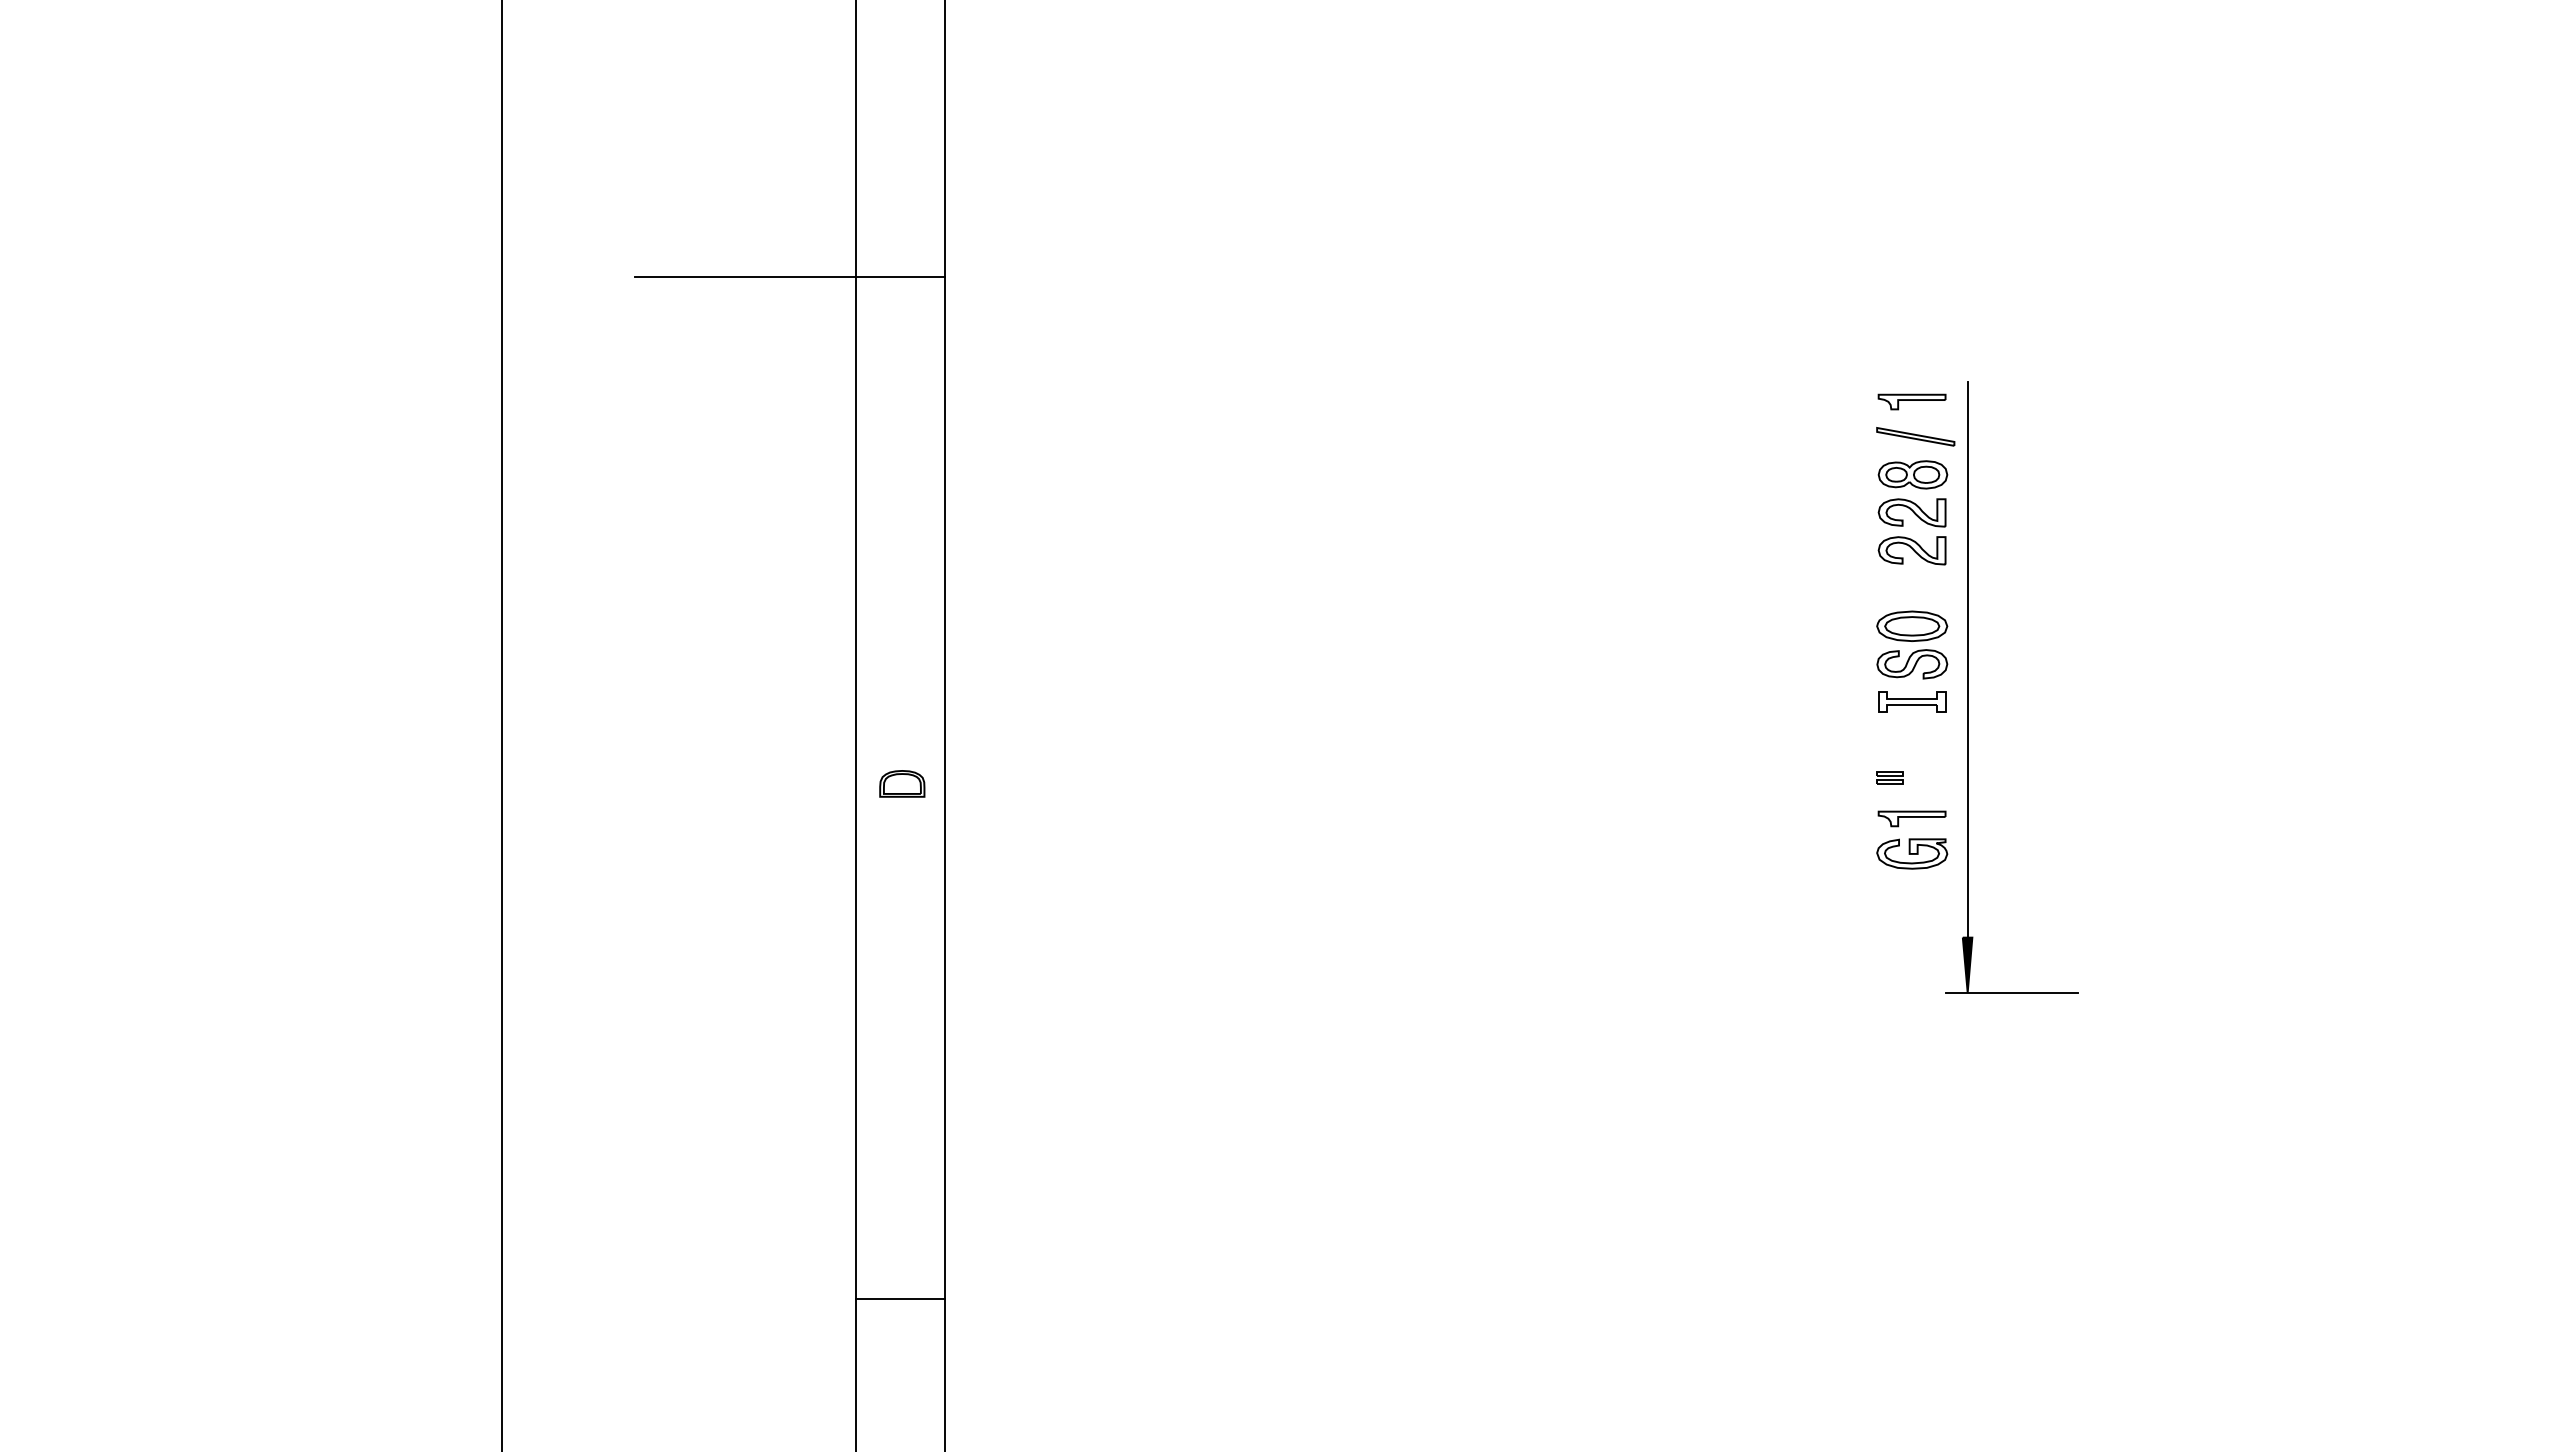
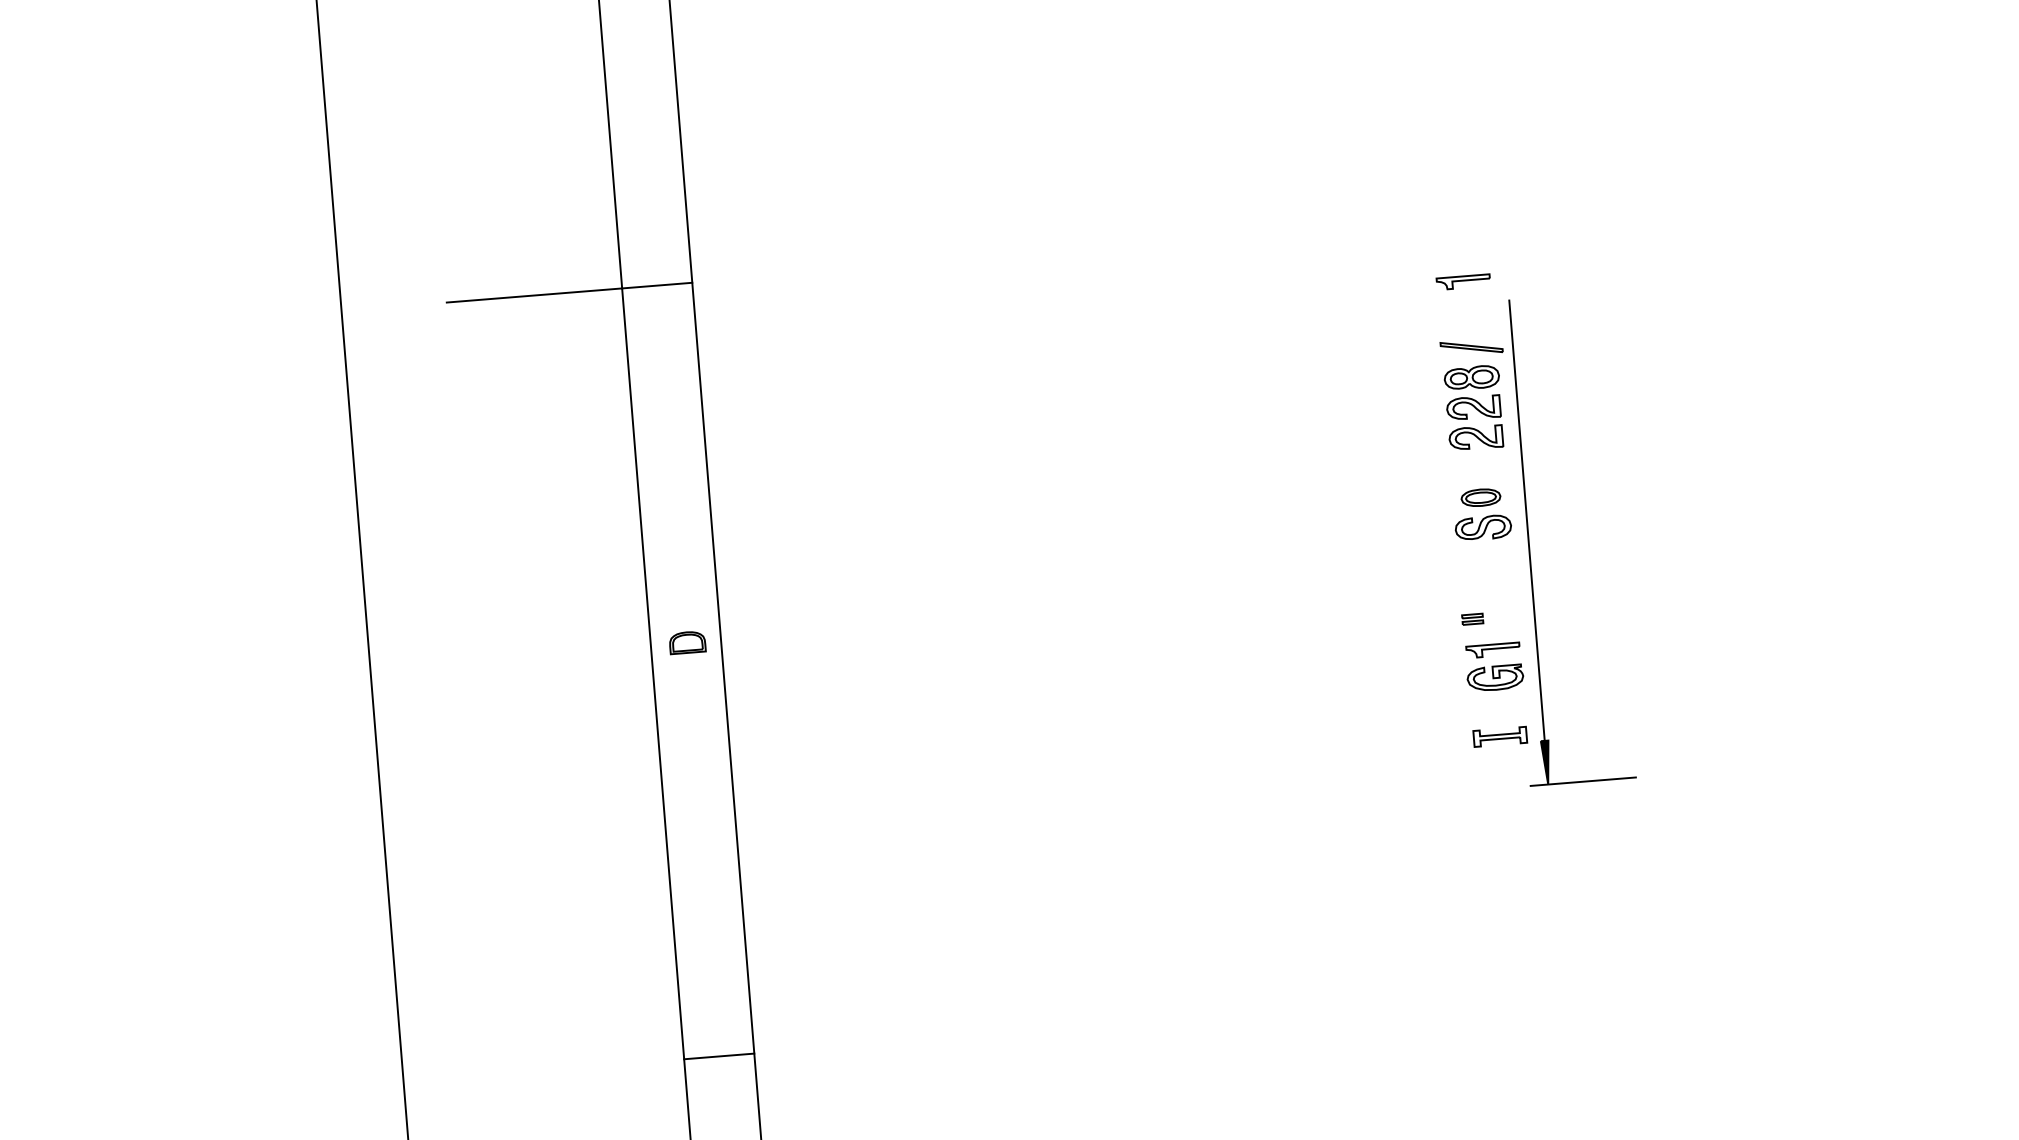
part: (1911, 401) -> (1462, 281), moved
part: (1912, 625) -> (1481, 497), size x0.7
part: (1912, 701) -> (1500, 736), moved
part: (902, 783) -> (687, 642), moved
line: (900, 1299) -> (719, 1056), moved

